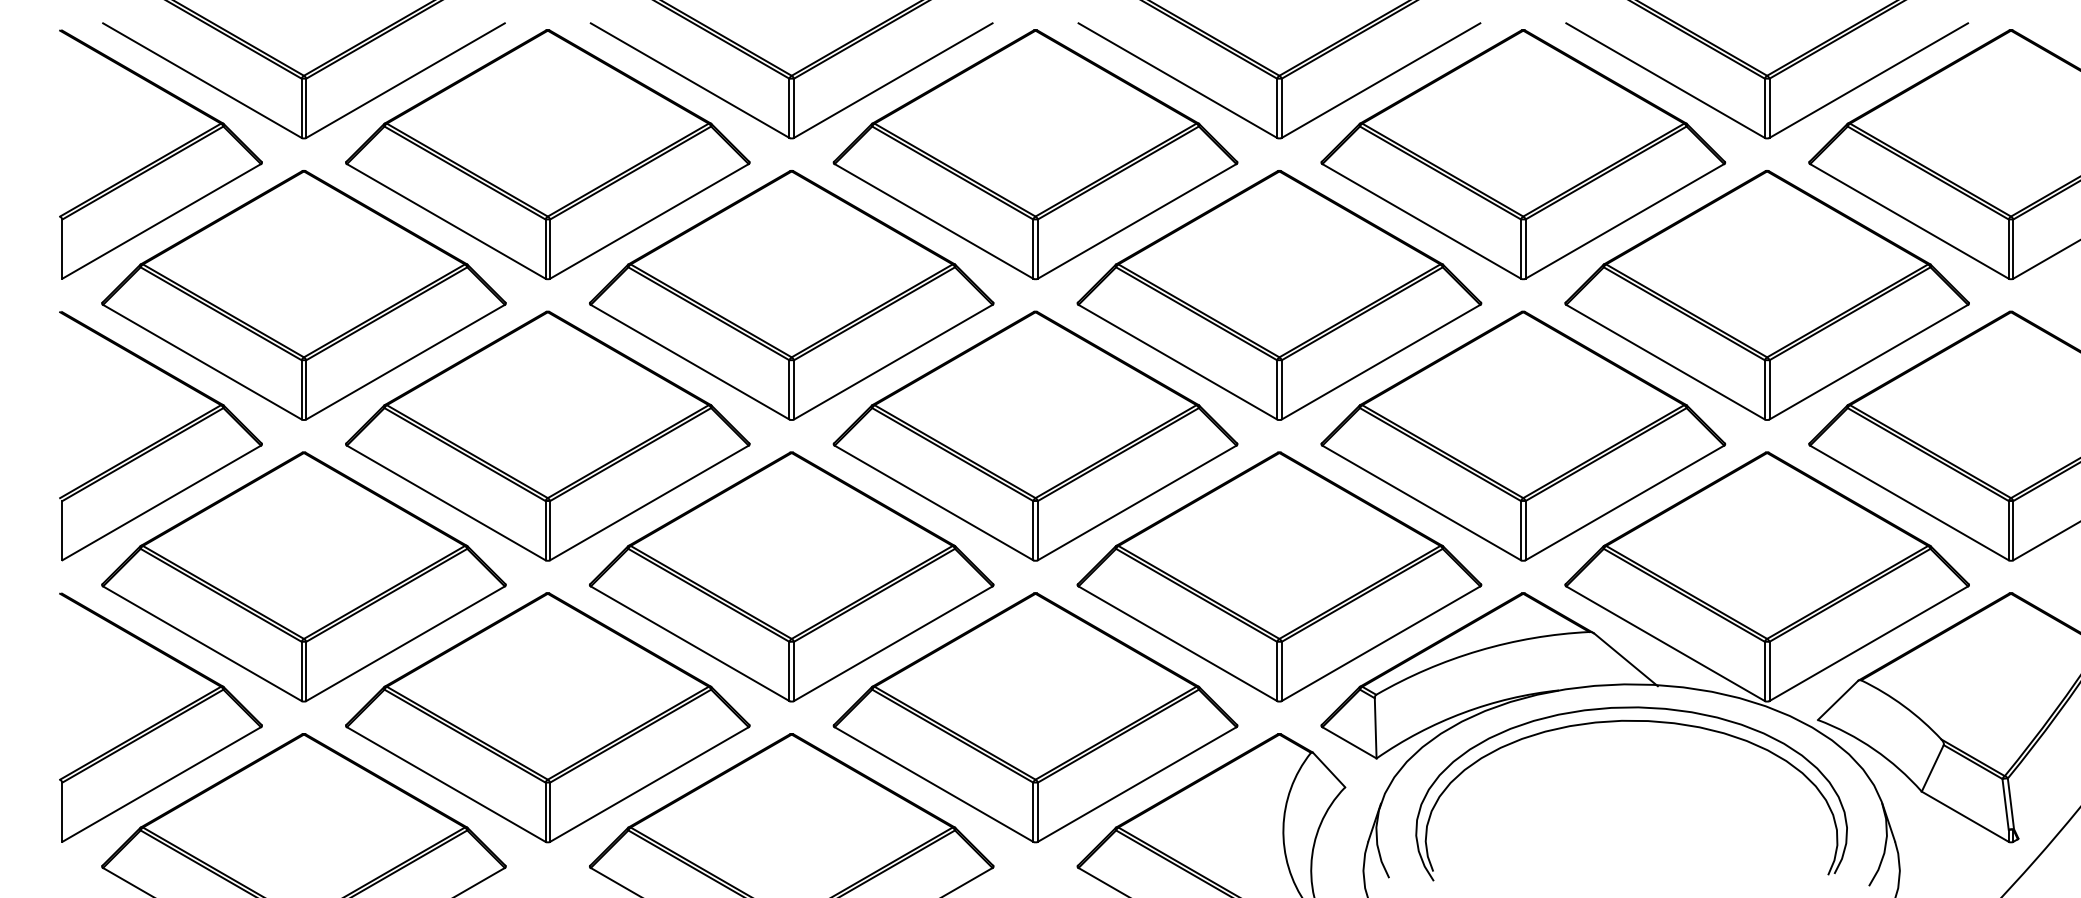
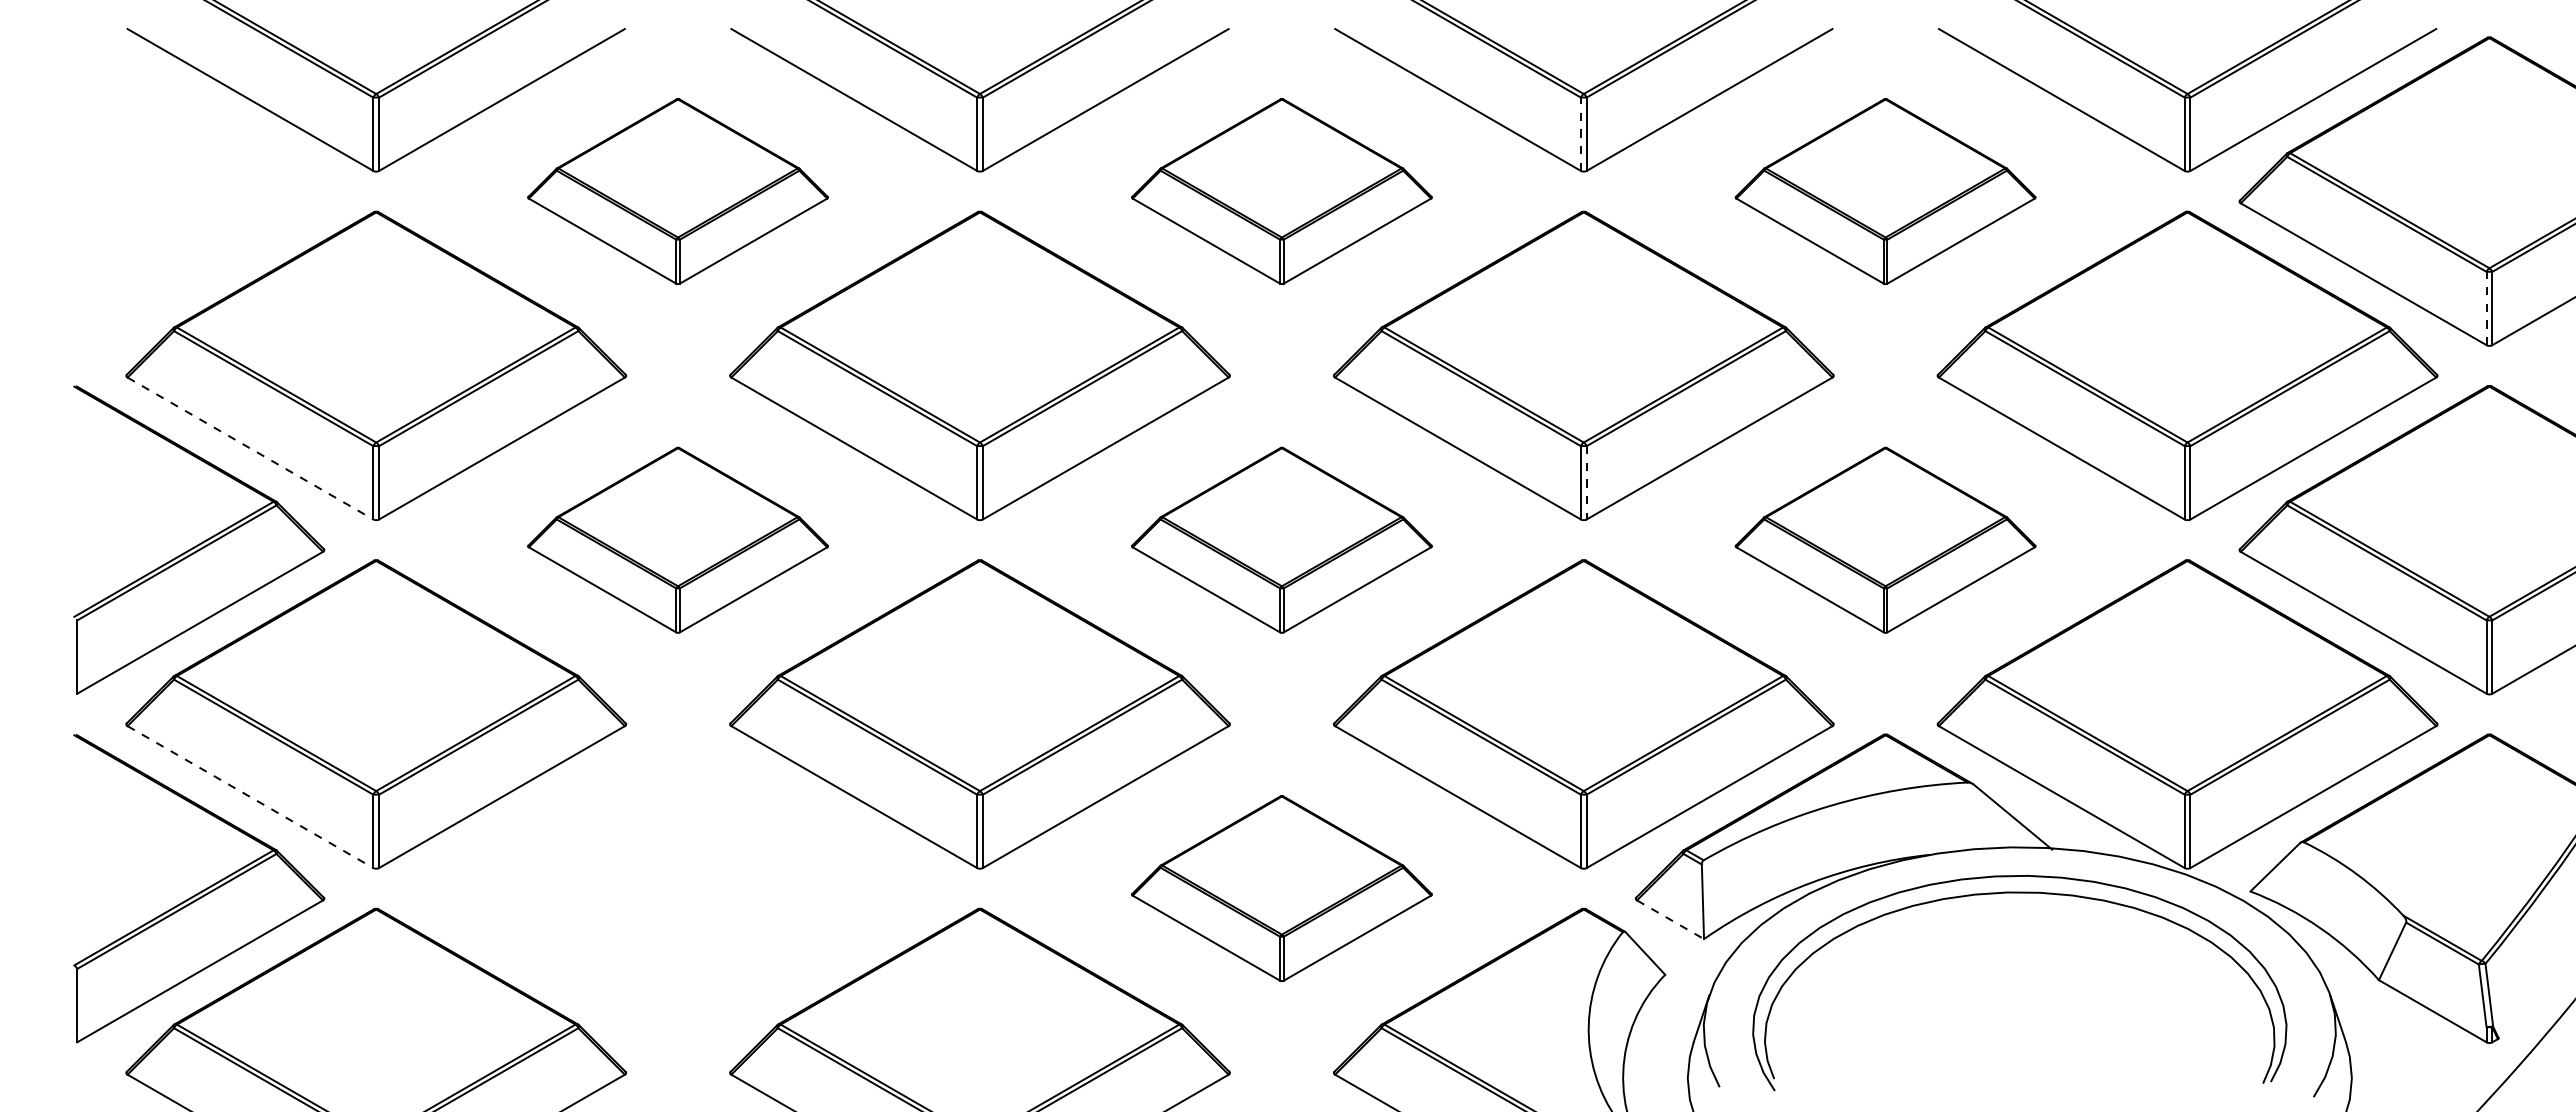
line: (1276, 108) -> (1580, 134), solid -> dashed
part: (161, 154) -> (199, 191), removed
part: (547, 154) -> (677, 191), size x0.6
part: (1035, 154) -> (1281, 191), size x0.6
part: (1523, 154) -> (1885, 191), size x0.6
line: (2008, 249) -> (2486, 308), solid -> dashed
line: (202, 362) -> (250, 448), solid -> dashed
line: (1281, 389) -> (1586, 482), solid -> dashed
part: (547, 436) -> (677, 540), size x0.6
part: (1035, 436) -> (1281, 540), size x0.6
part: (1523, 436) -> (1885, 540), size x0.6
line: (202, 644) -> (250, 797), solid -> dashed
part: (547, 717) -> (677, 888), removed
part: (1035, 717) -> (1281, 888), size x0.6
line: (1349, 742) -> (1670, 919), solid -> dashed

